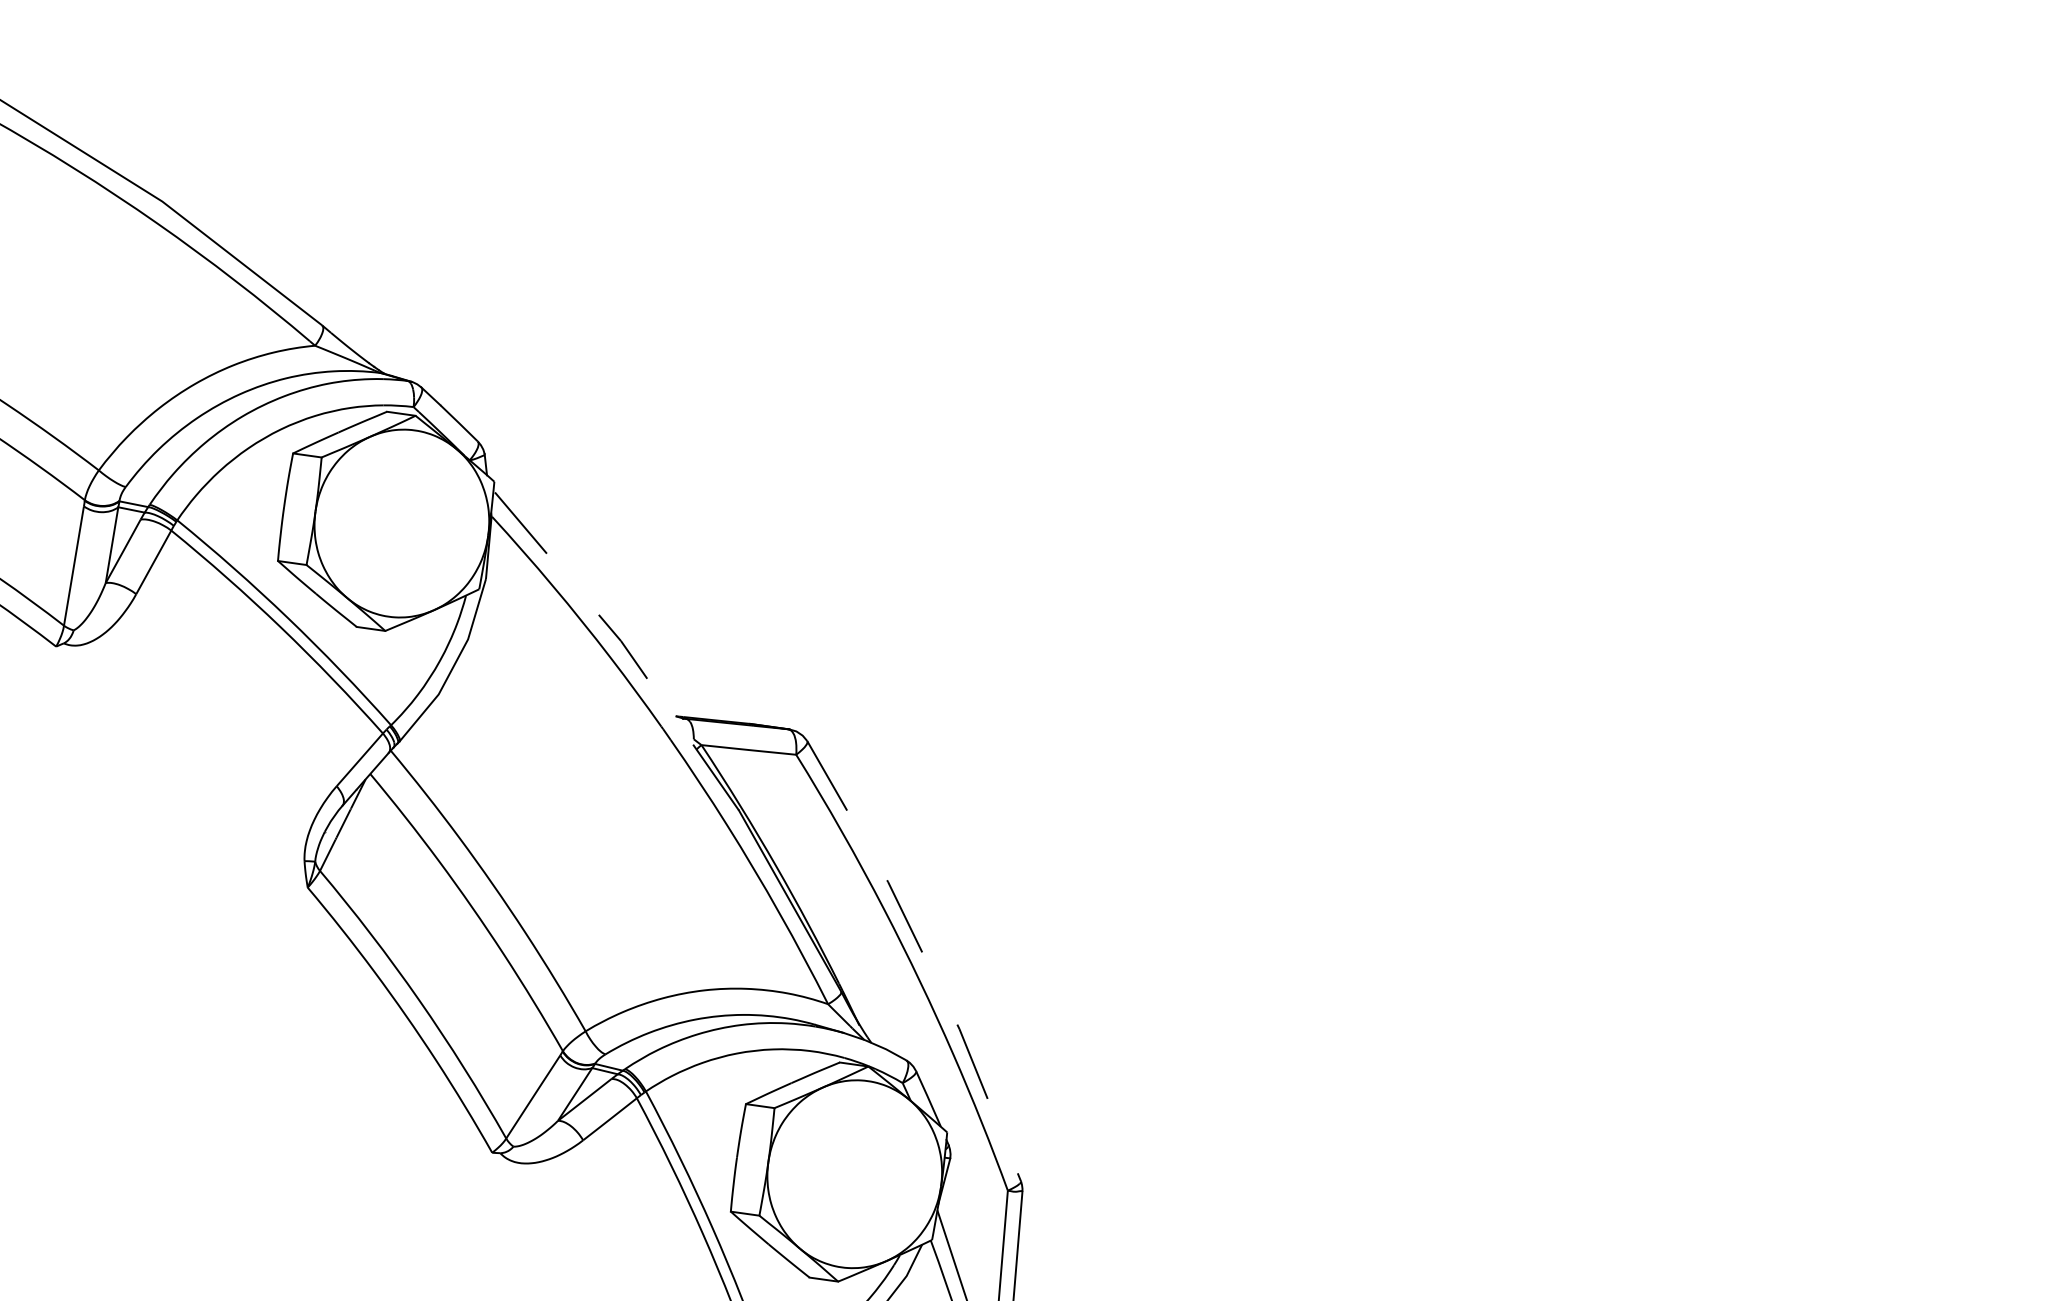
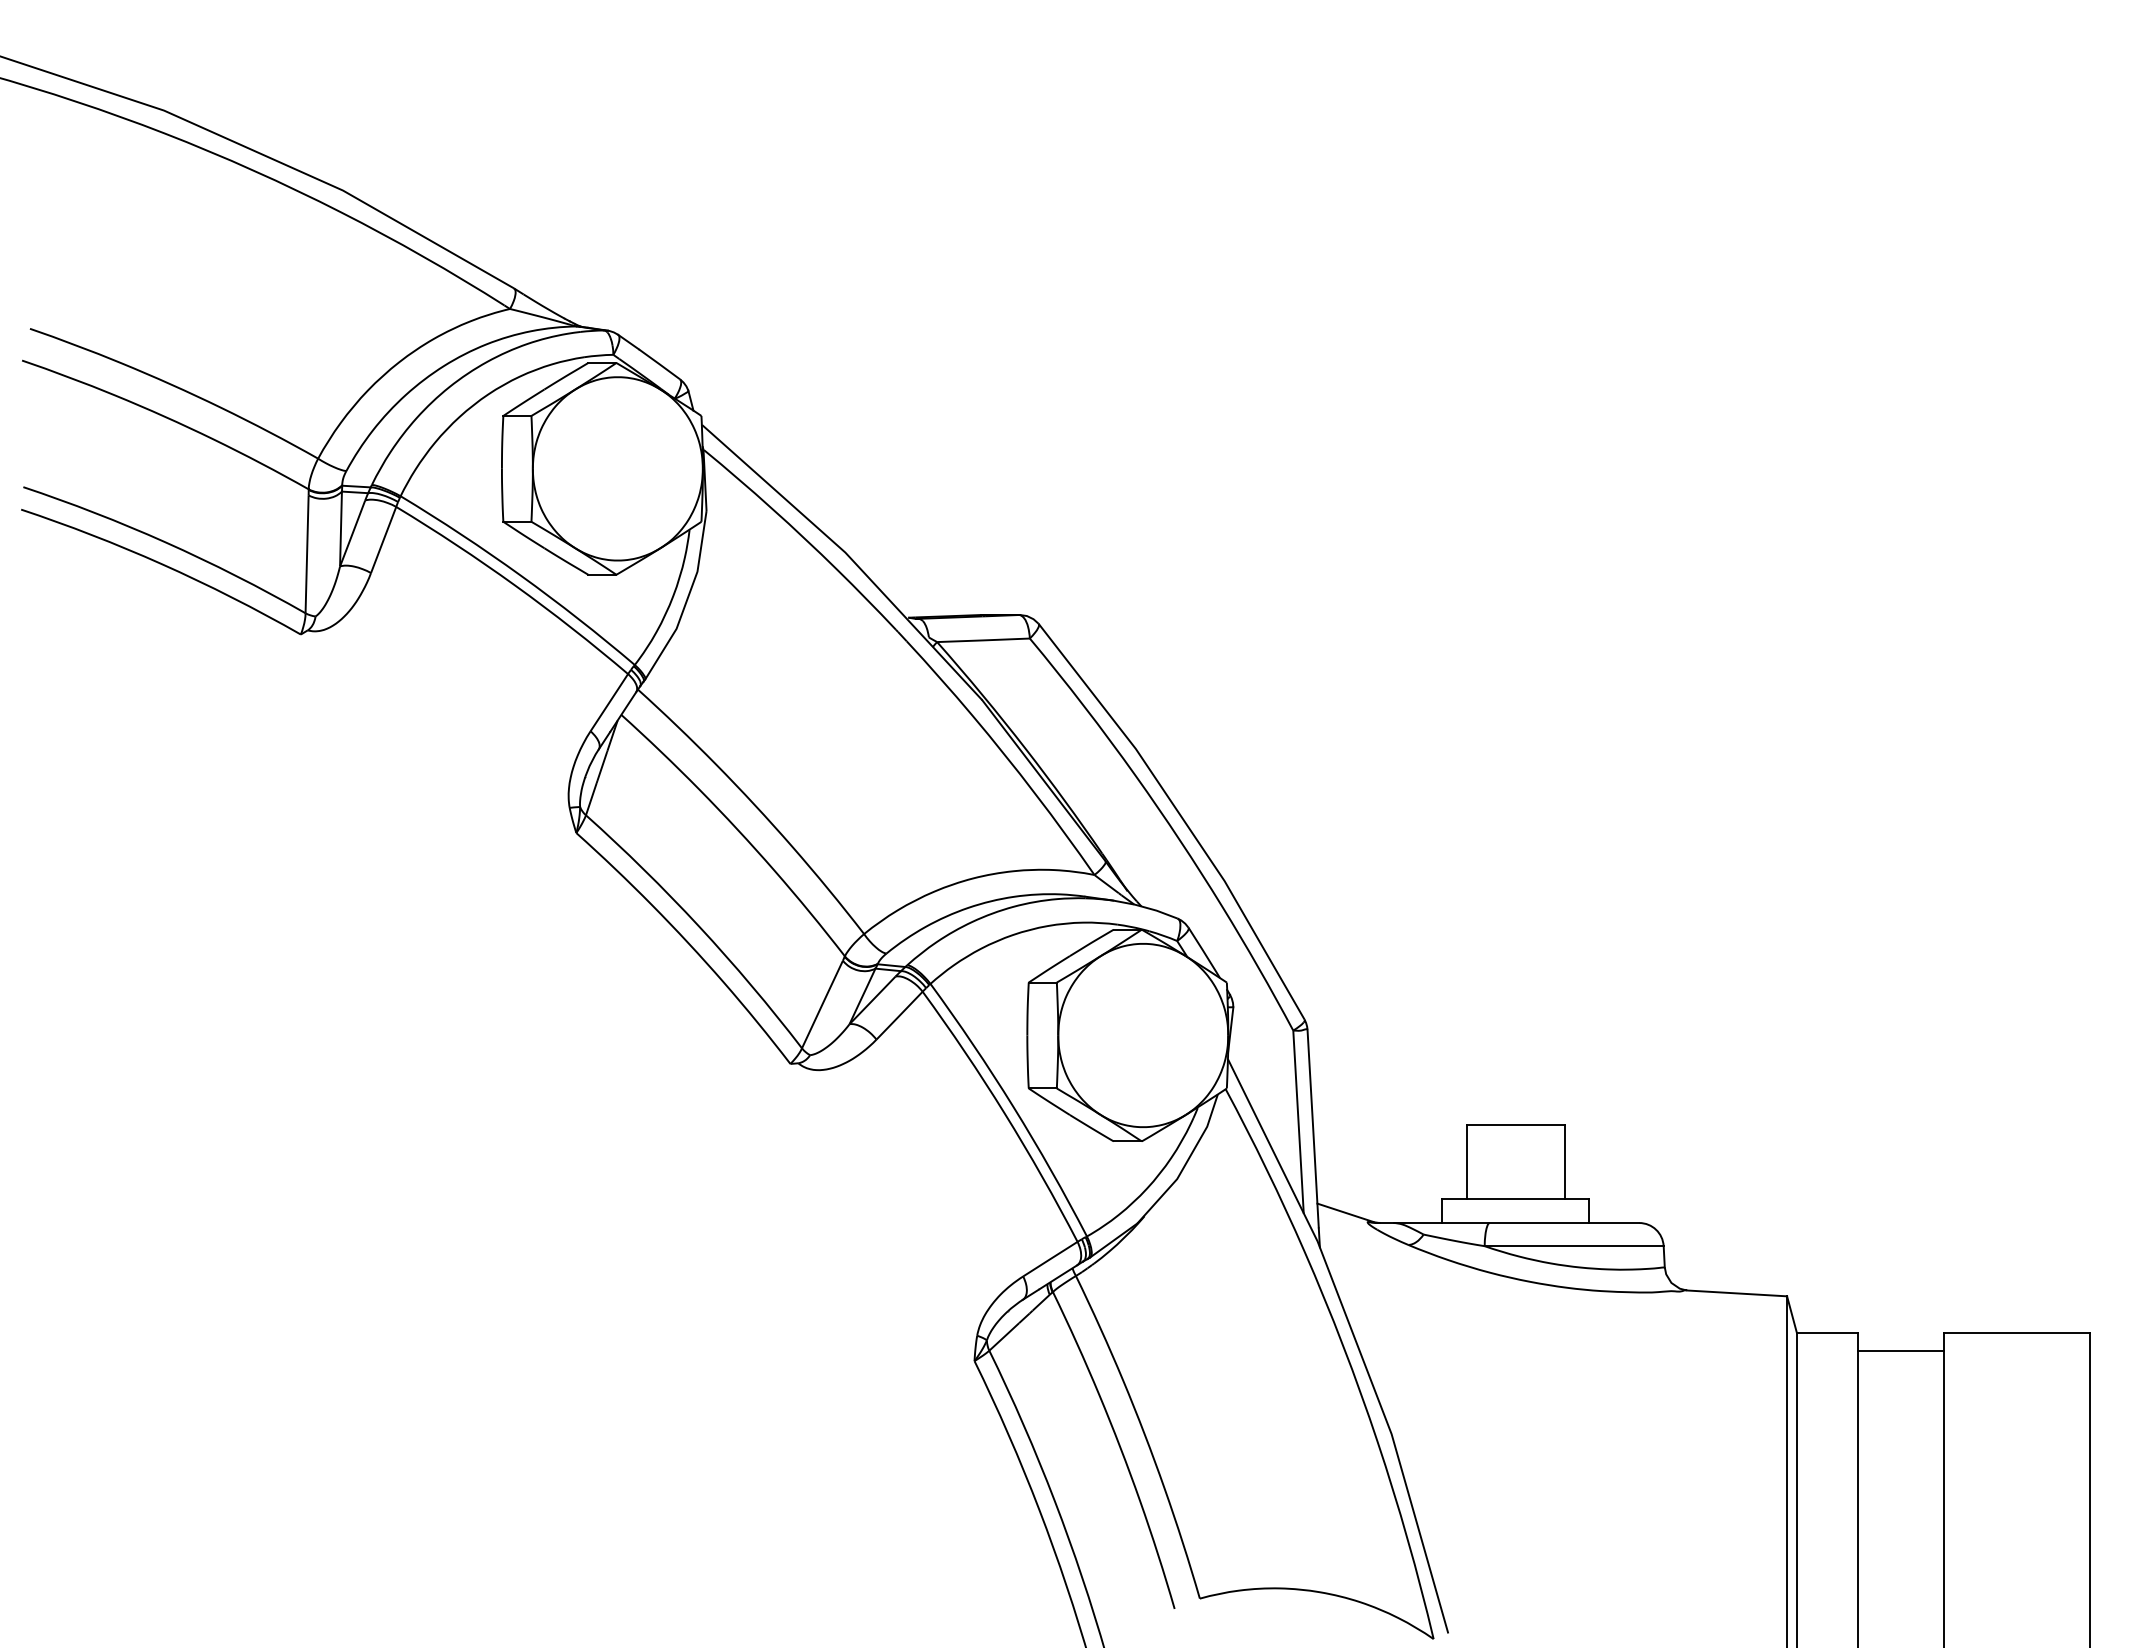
line: (623, 644) -> (848, 555), dashed -> solid
line: (923, 956) -> (1180, 815), dashed -> solid

